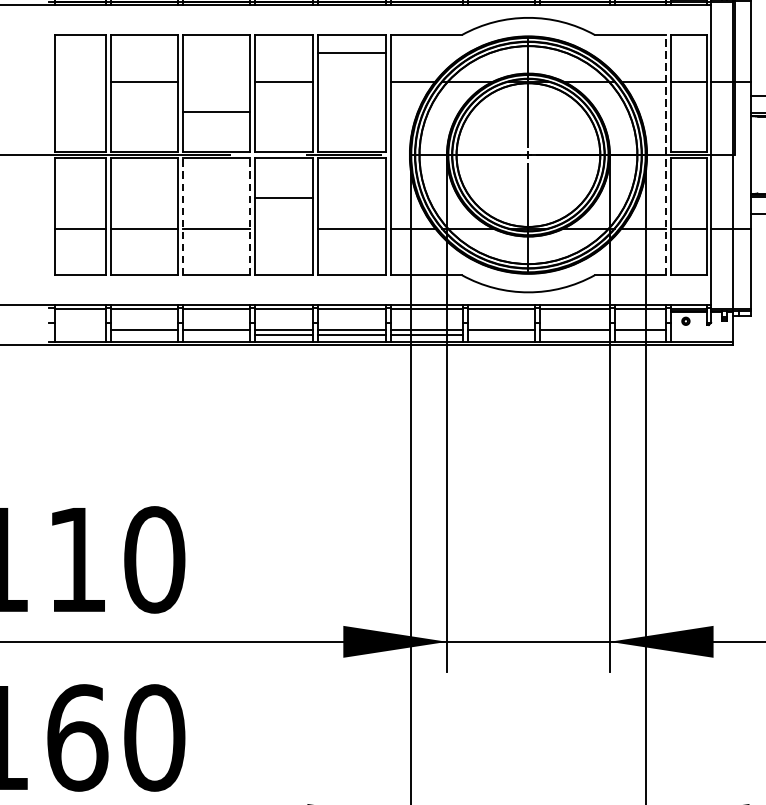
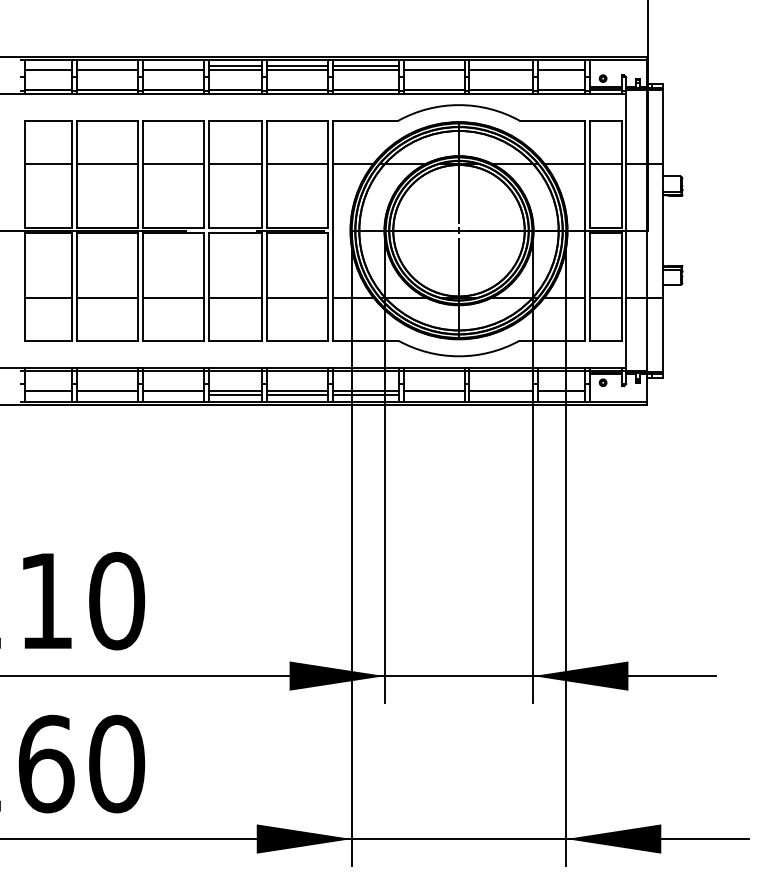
line: (351, 53) -> (297, 163), moved
line: (79, 81) -> (48, 163), added
line: (215, 112) -> (172, 163), moved
line: (665, 154) -> (584, 230), dashed -> solid
line: (283, 197) -> (234, 297), moved
line: (182, 217) -> (142, 287), dashed -> solid
line: (249, 217) -> (203, 287), dashed -> solid
line: (79, 329) -> (48, 390), added

